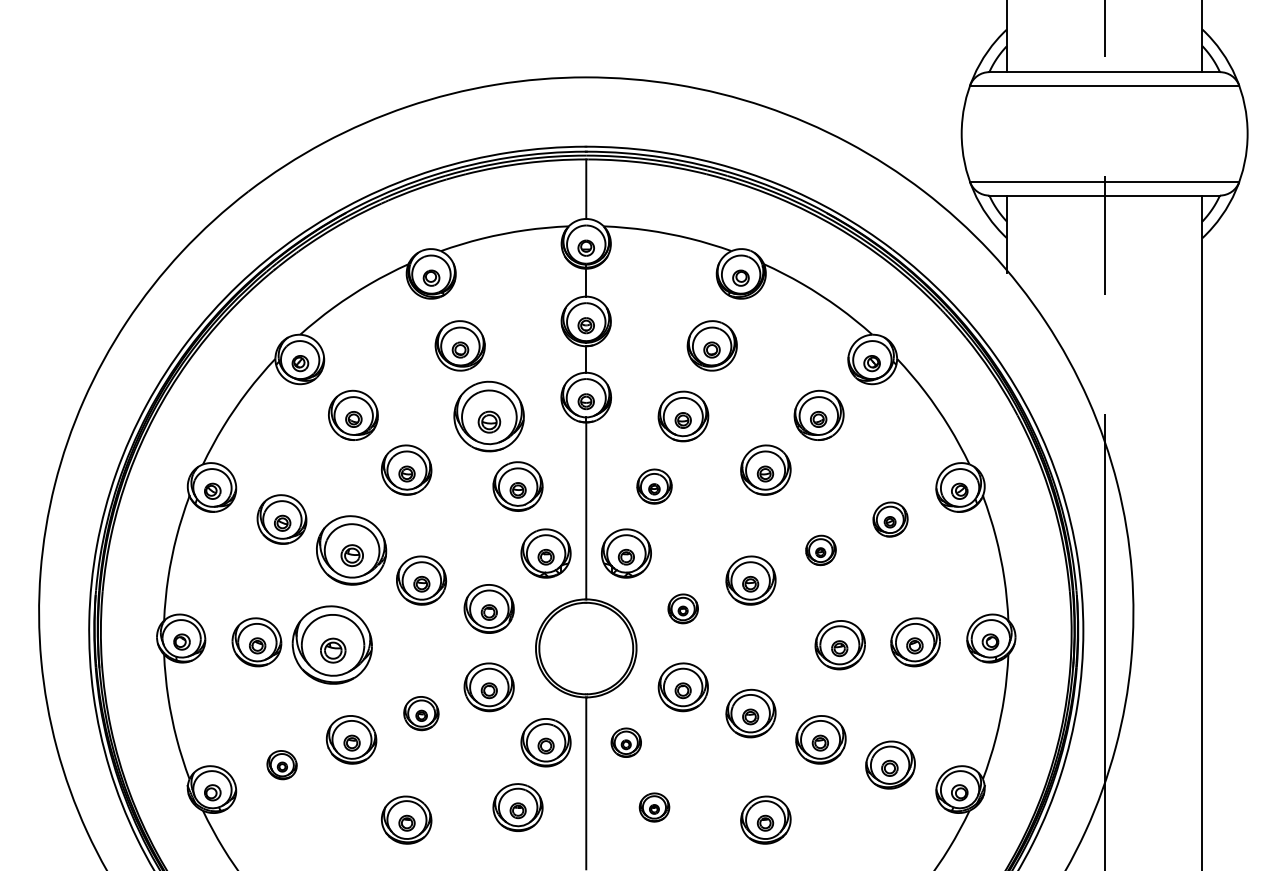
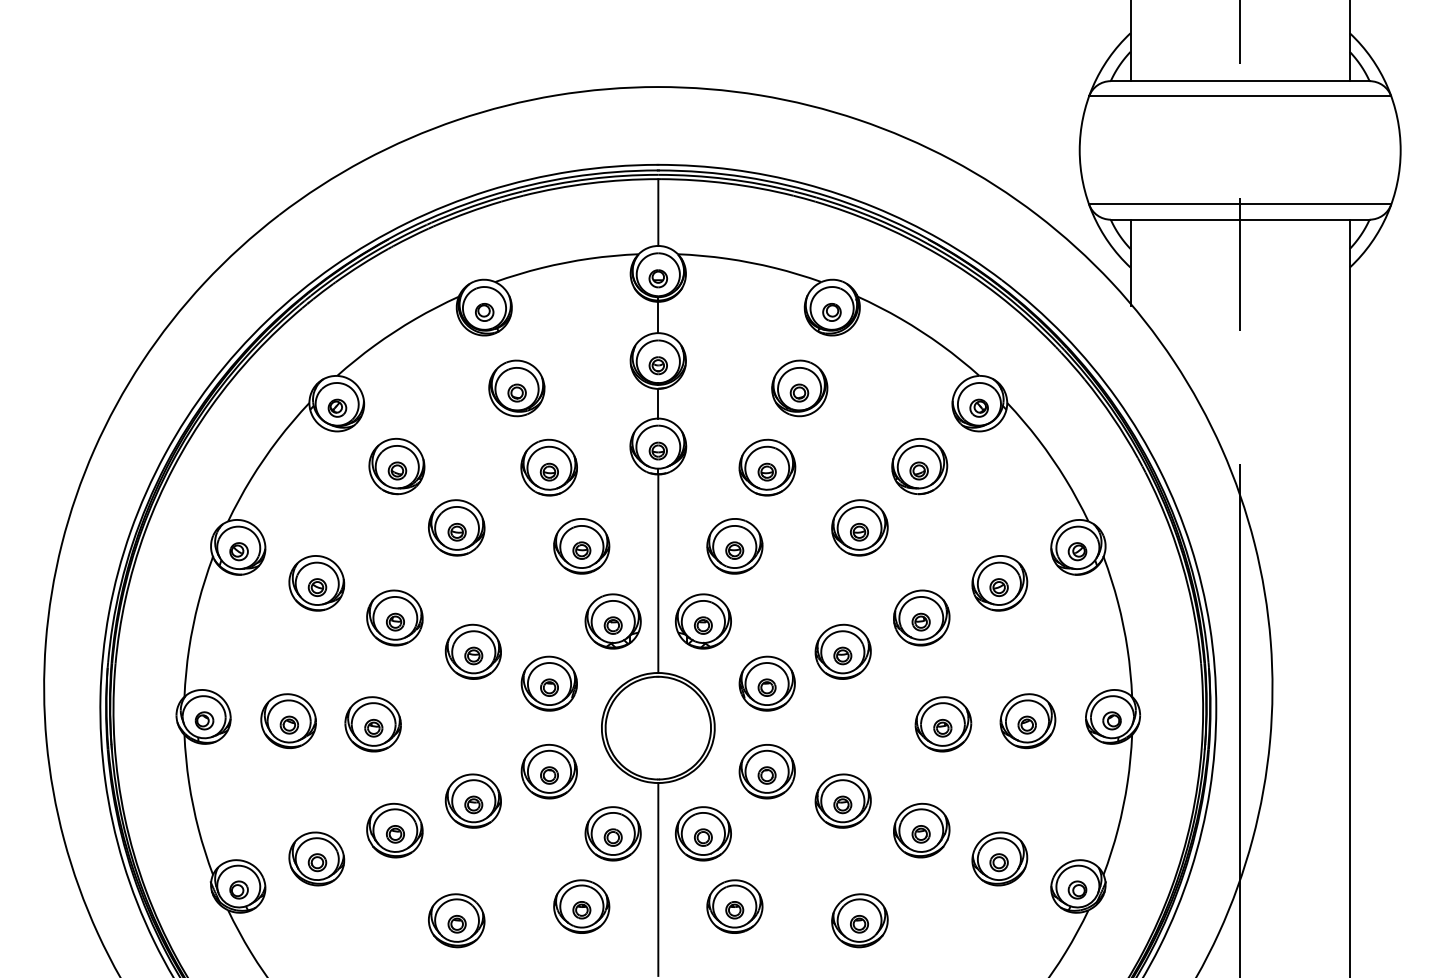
part: (488, 416) -> (548, 467), size x0.71
part: (654, 486) -> (734, 546), size x1.43
part: (890, 519) -> (999, 583), size x1.43
part: (351, 549) -> (394, 617), size x0.71
part: (820, 549) -> (921, 617), size x1.67
part: (682, 608) -> (766, 683), size x1.67
part: (331, 645) -> (372, 724), size x0.62
part: (420, 713) -> (472, 800), size x1.43
part: (625, 742) -> (702, 833), size x1.67
part: (281, 764) -> (316, 858), size x1.67
part: (654, 807) -> (734, 906), size x1.67

